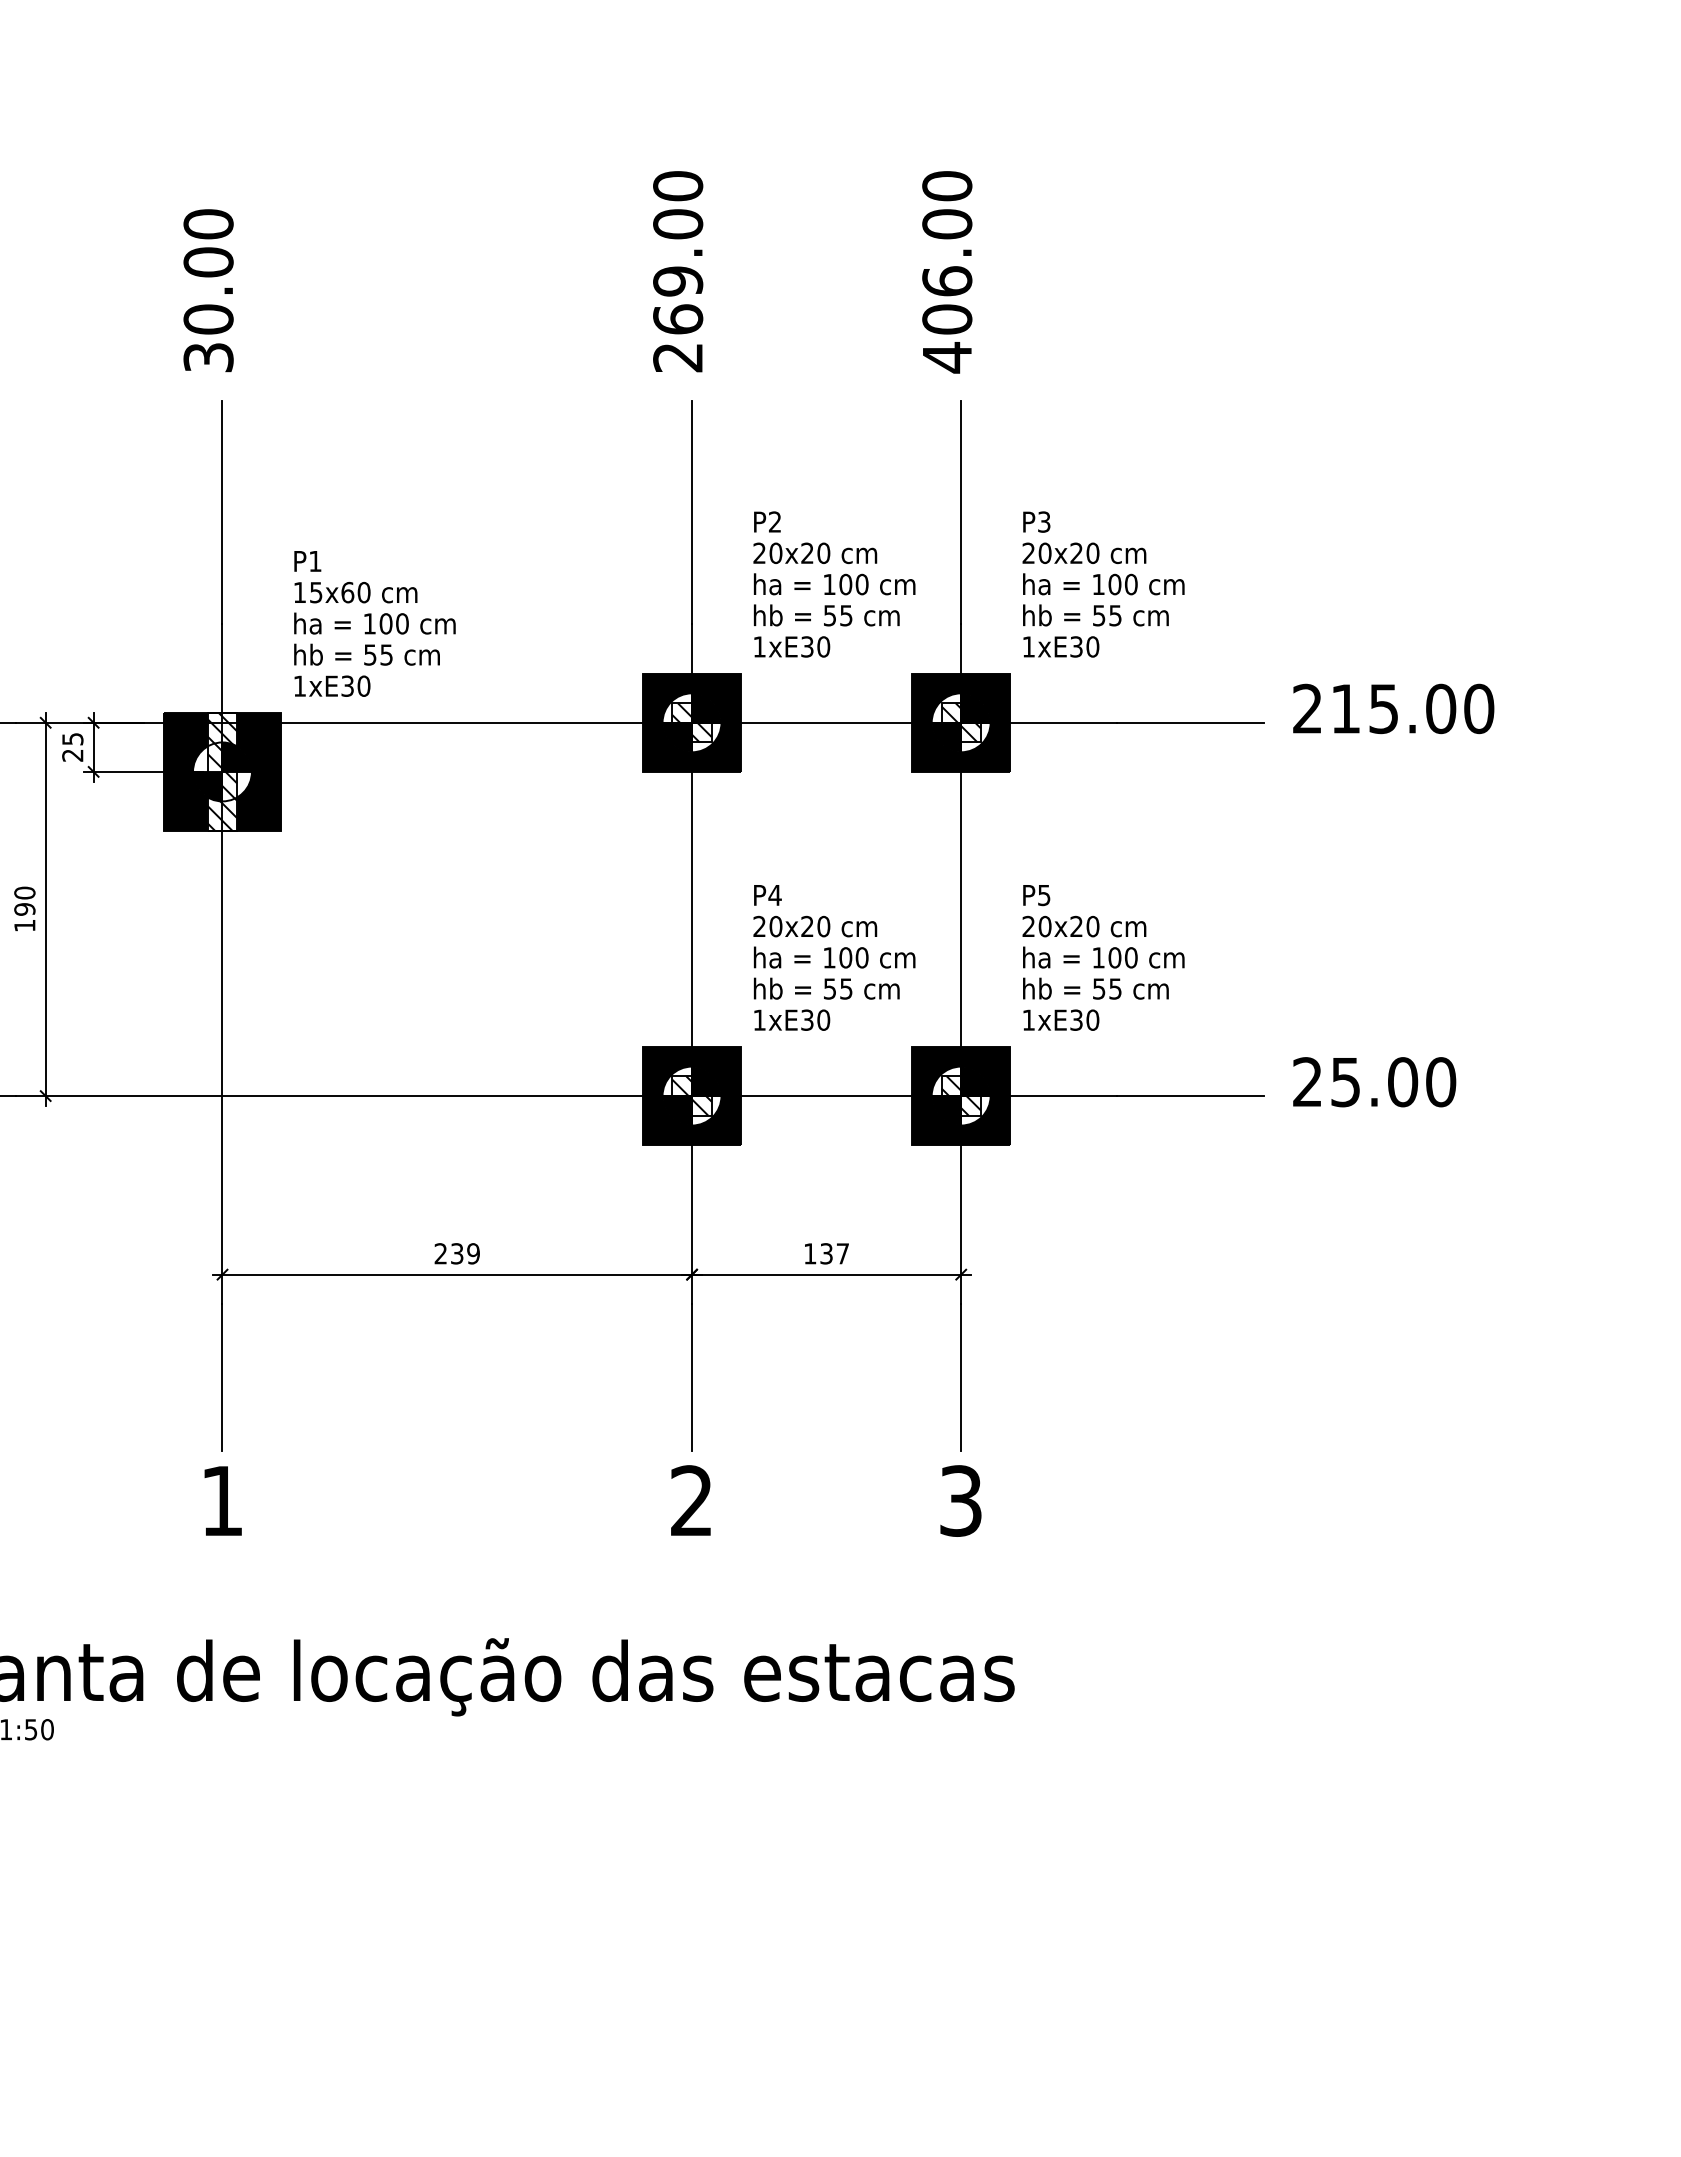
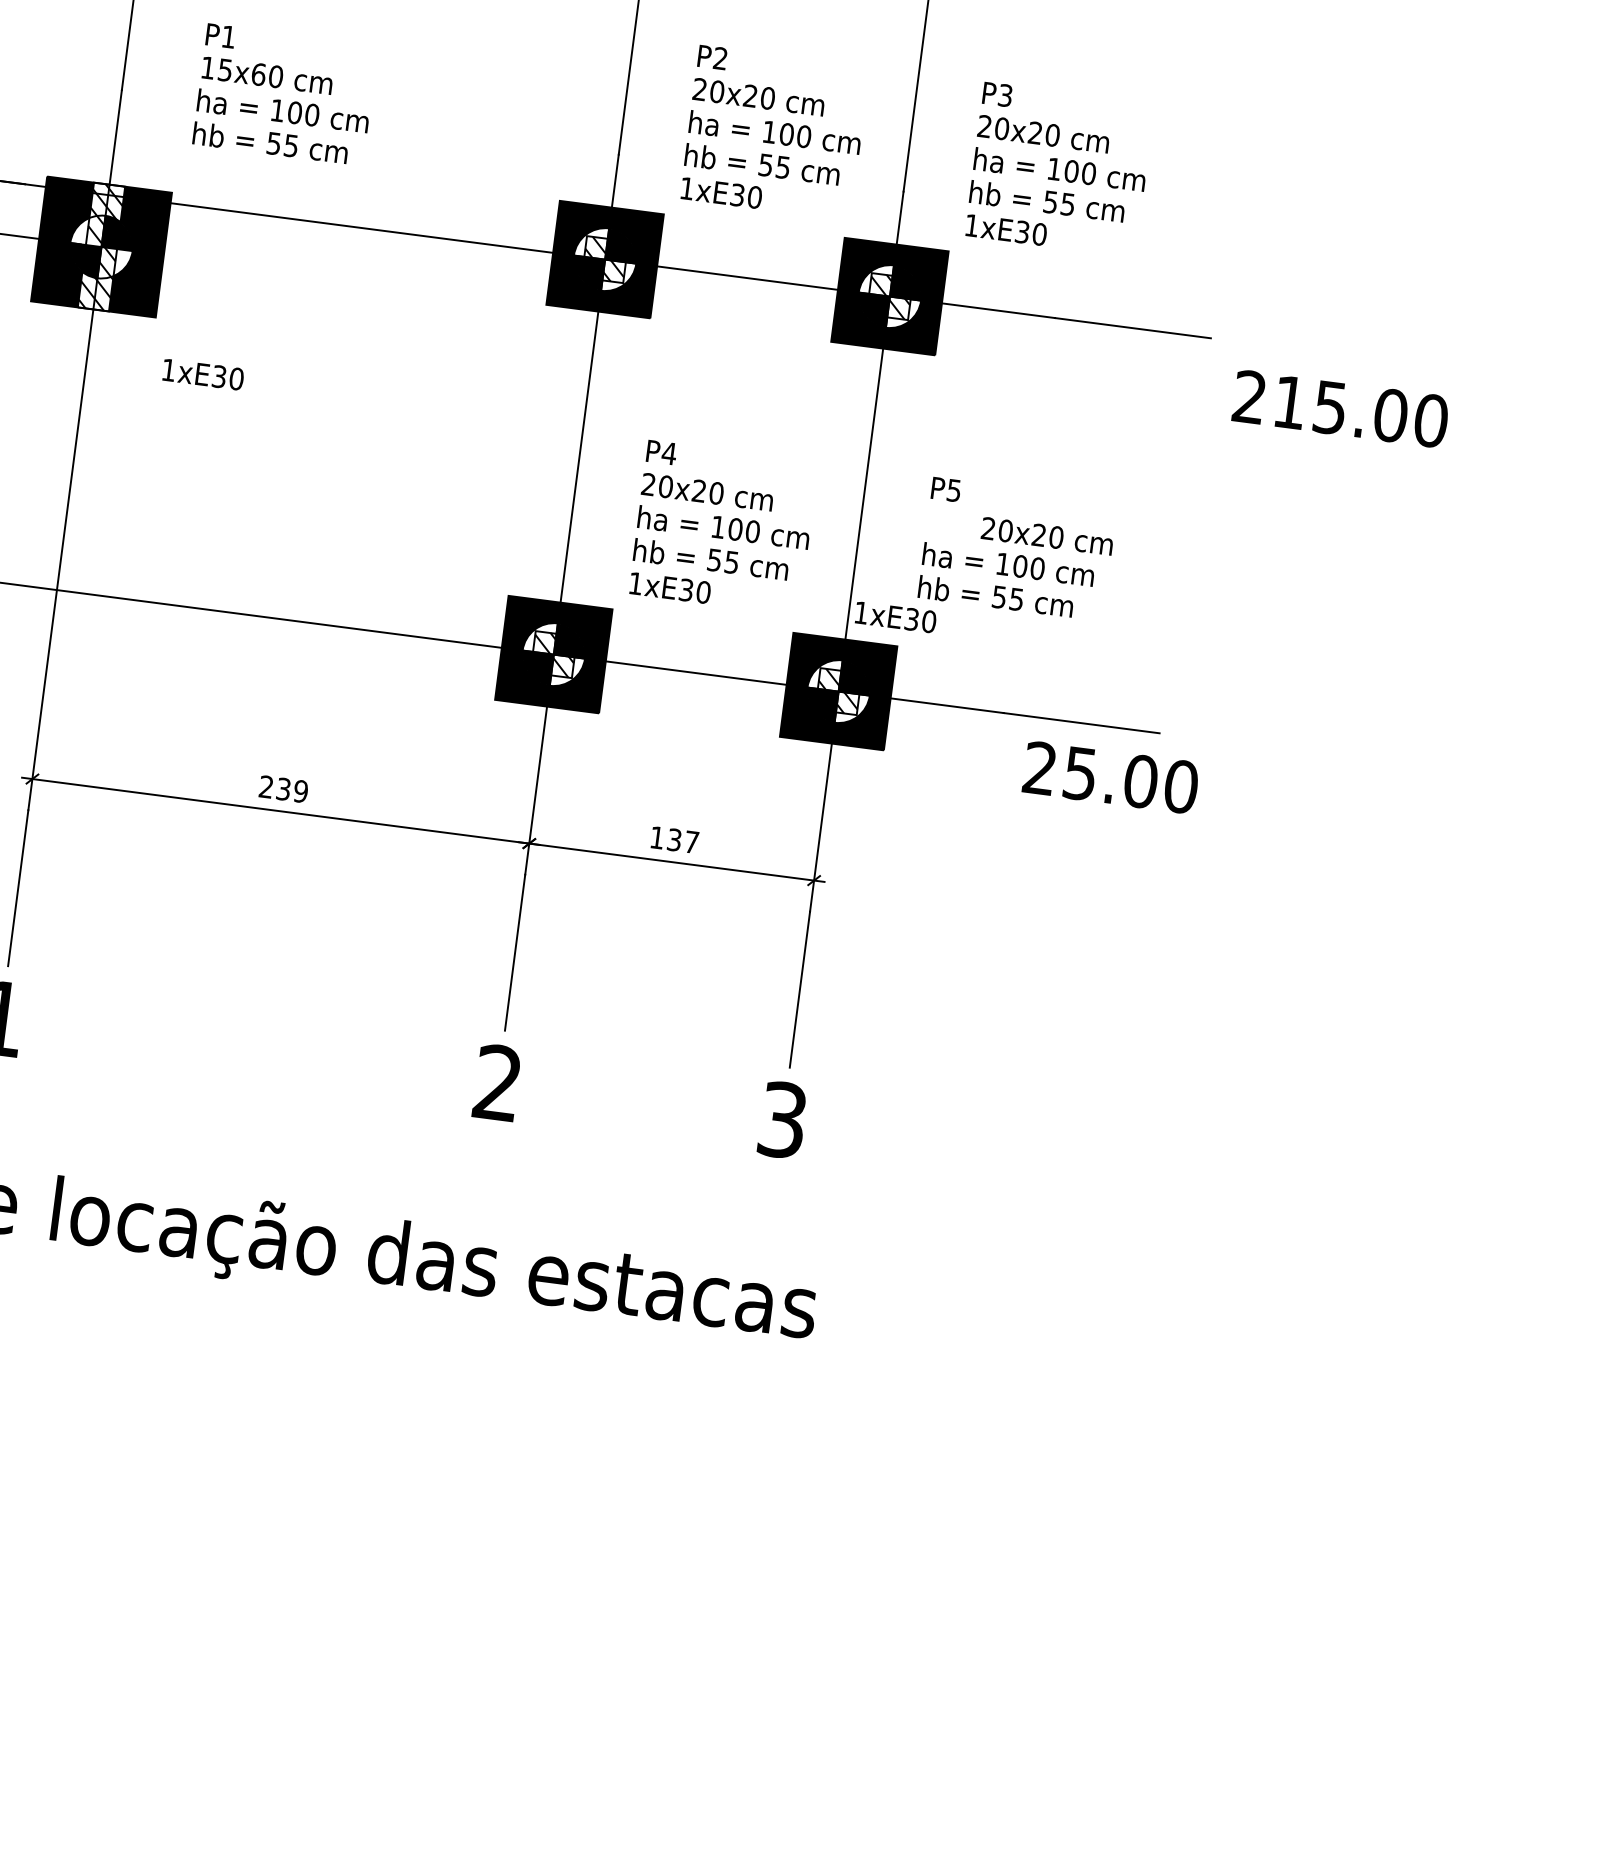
text: (332, 685) -> (203, 373), moved
text: (1393, 708) -> (1340, 408), moved
text: (1084, 926) -> (1047, 536), moved
text: (1061, 1019) -> (896, 616), moved
text: (1374, 1082) -> (1110, 777), moved

